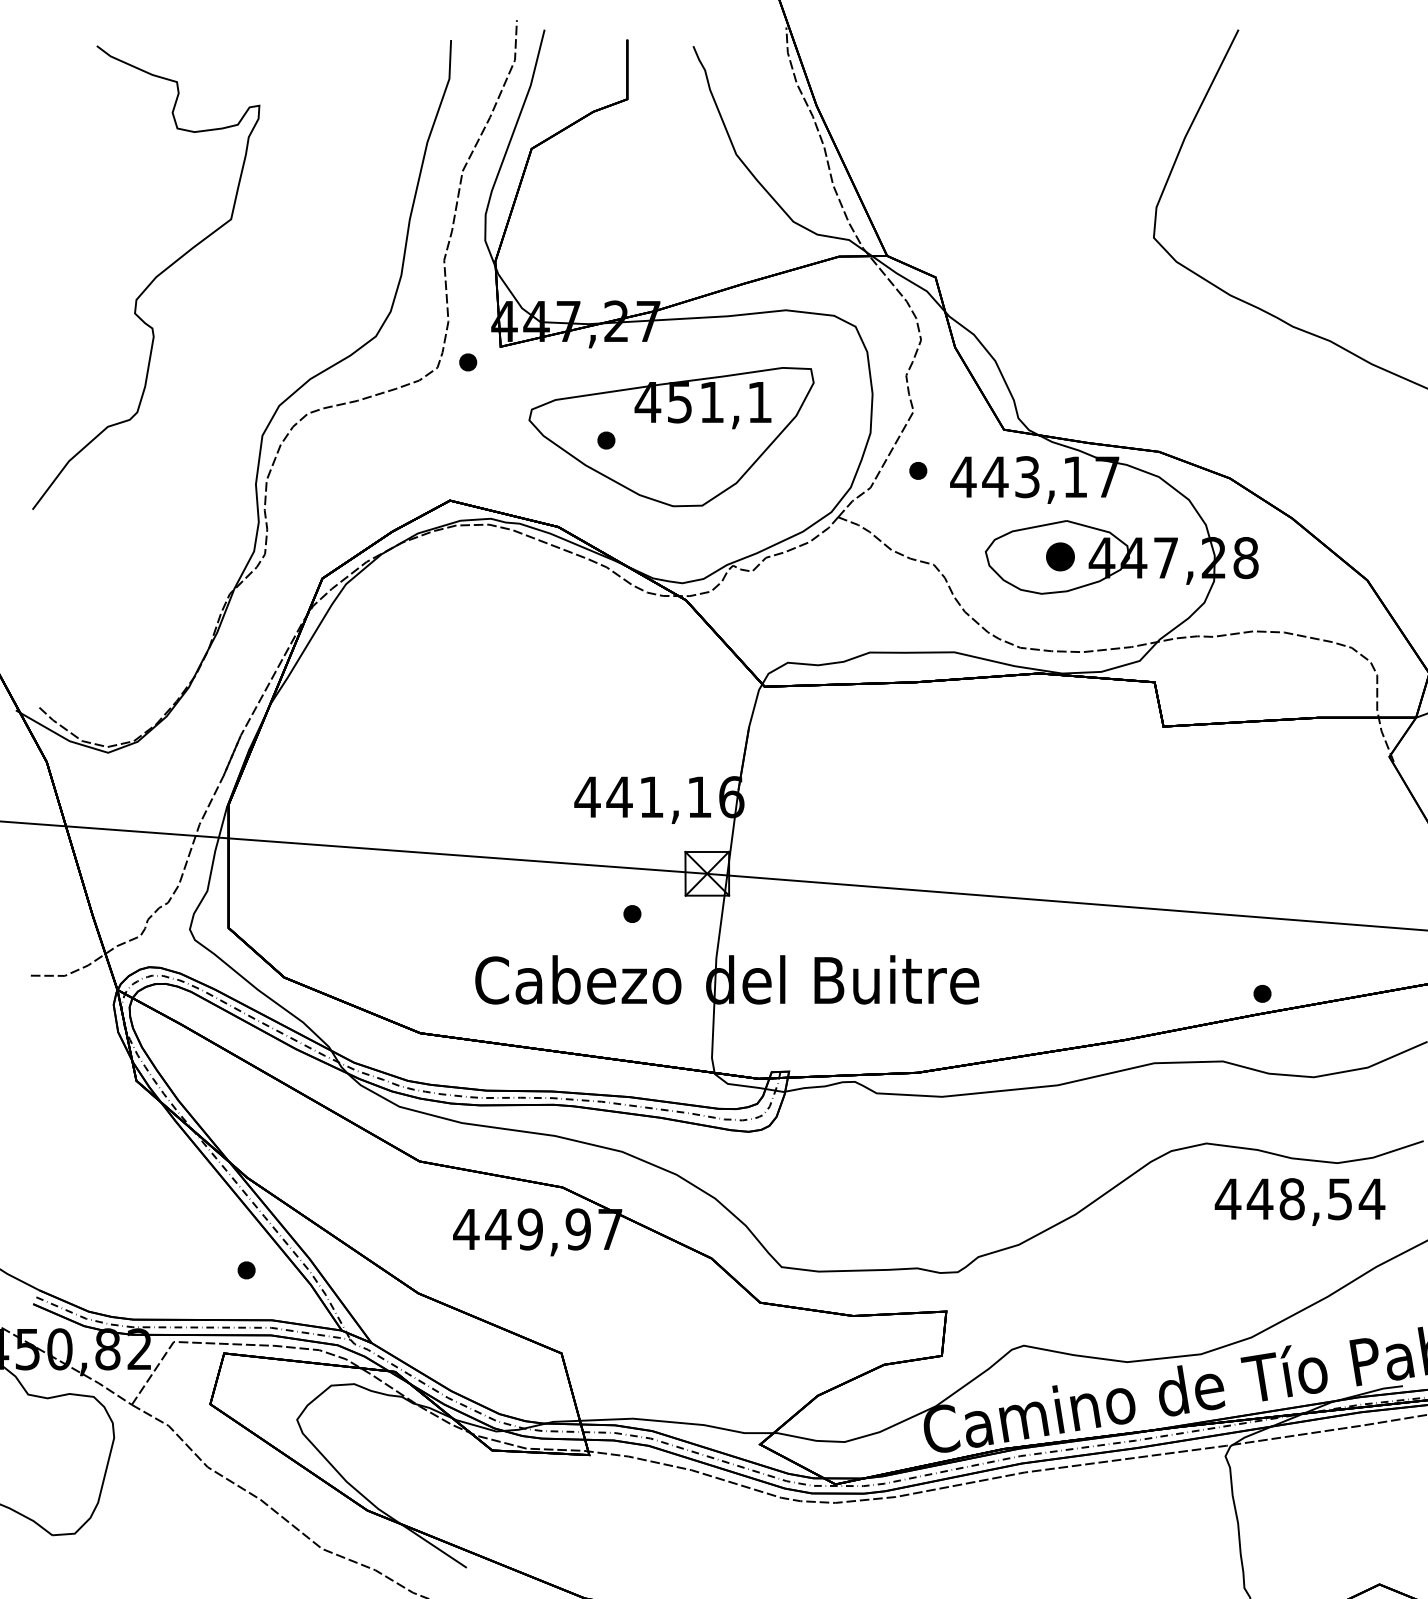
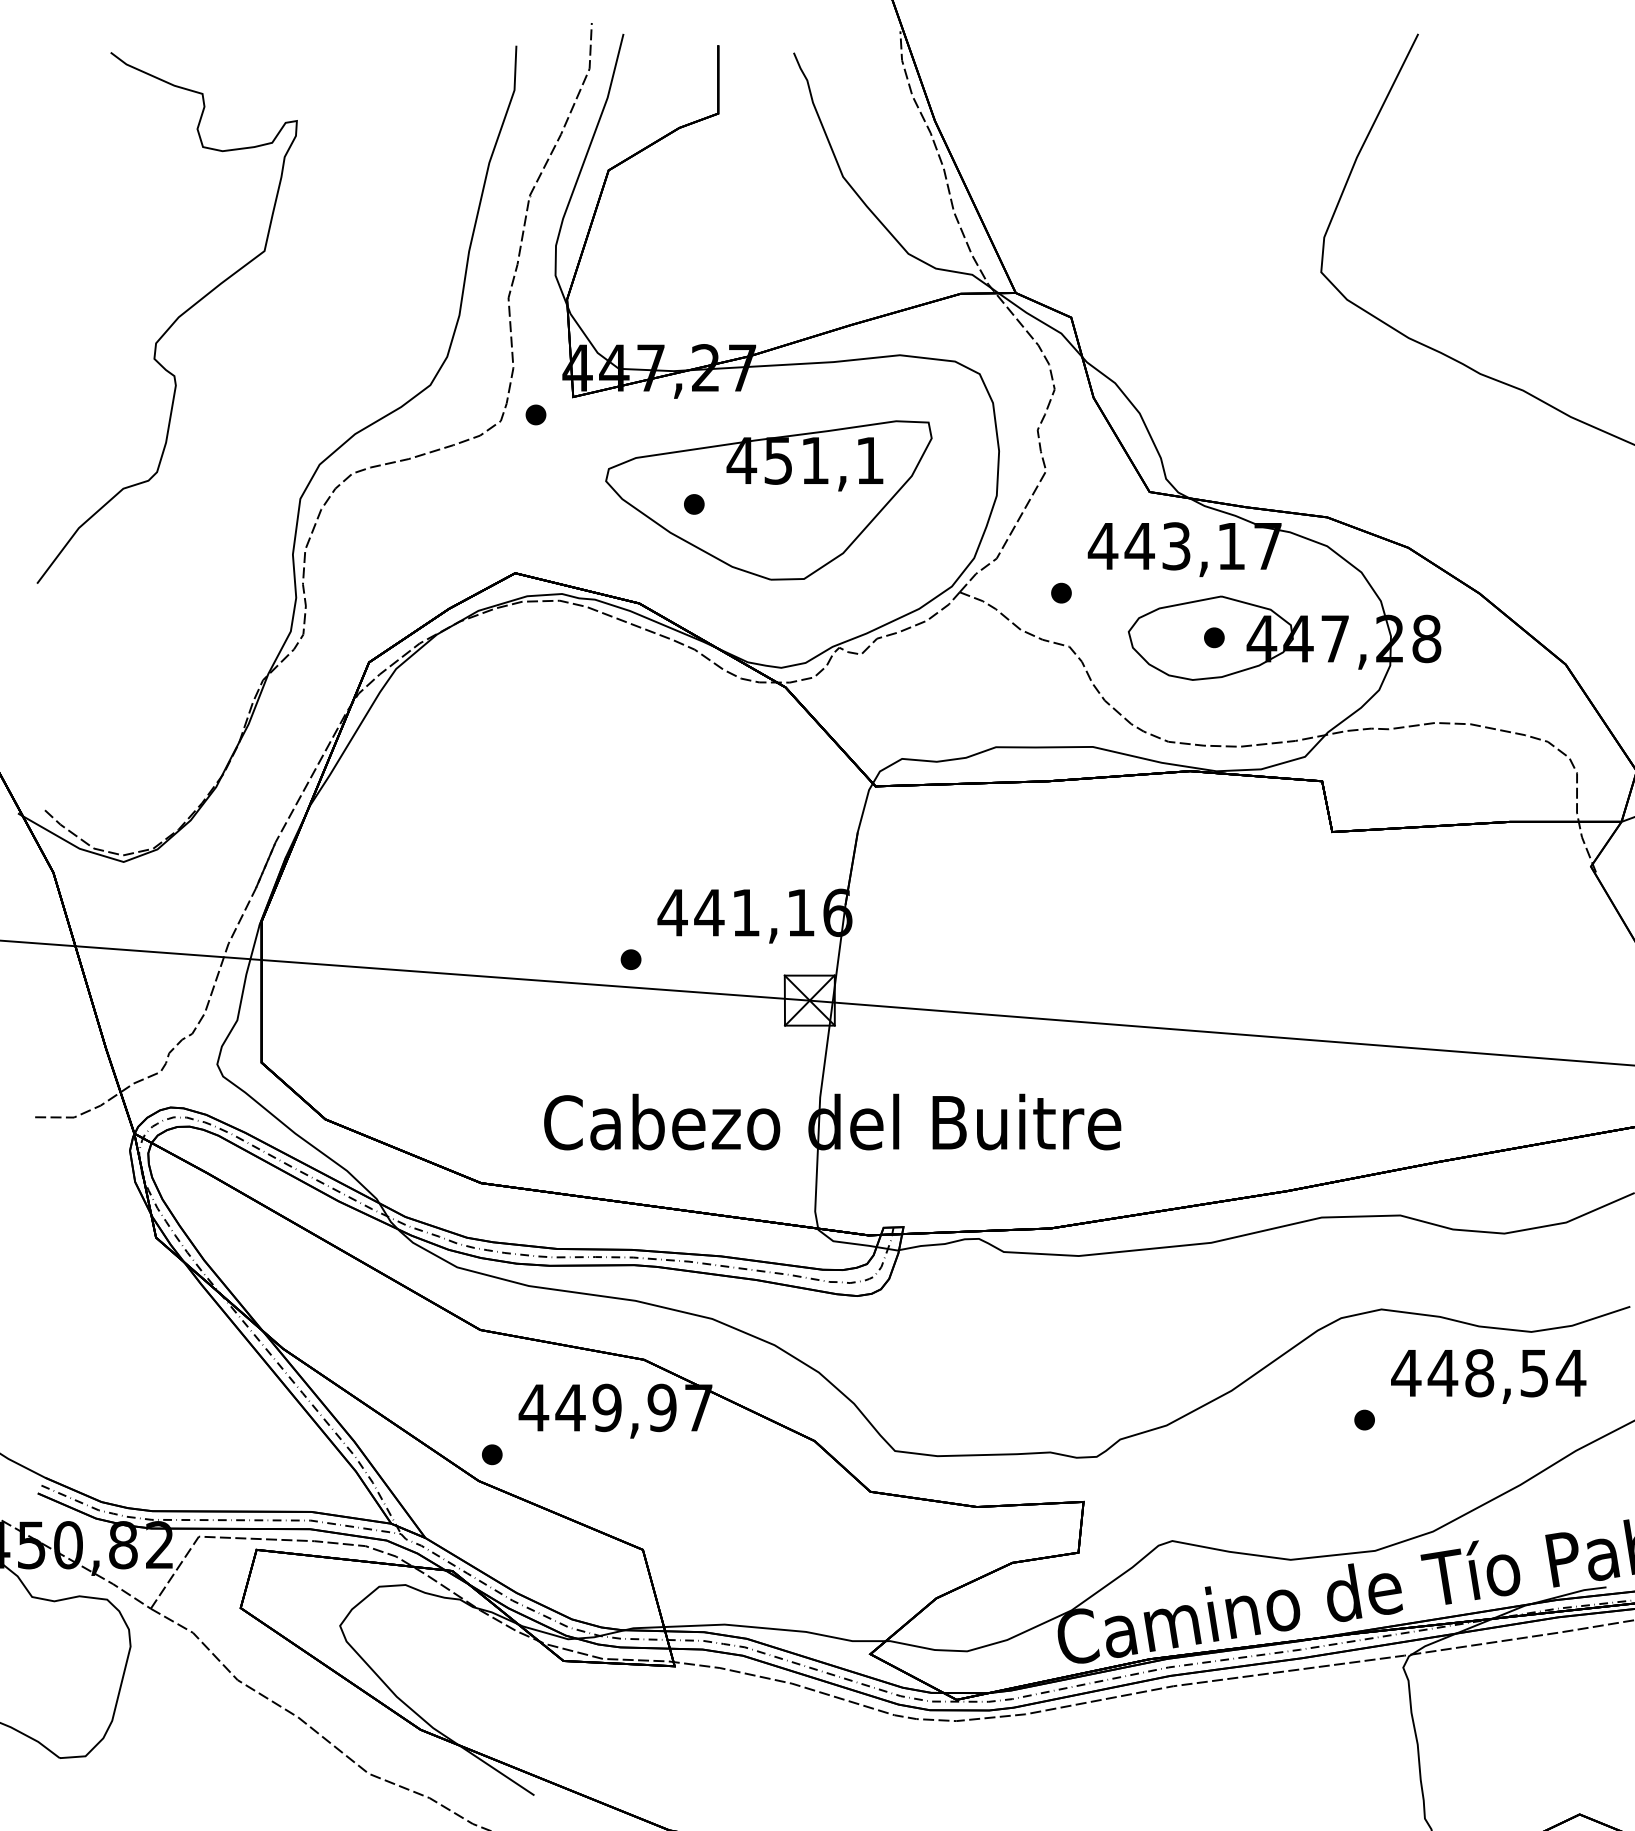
part: (918, 470) -> (1061, 592), moved
part: (1060, 556) -> (1214, 637), size x0.62
part: (631, 913) -> (630, 959), moved
part: (1262, 993) -> (1364, 1419), moved
part: (246, 1270) -> (492, 1454), moved

